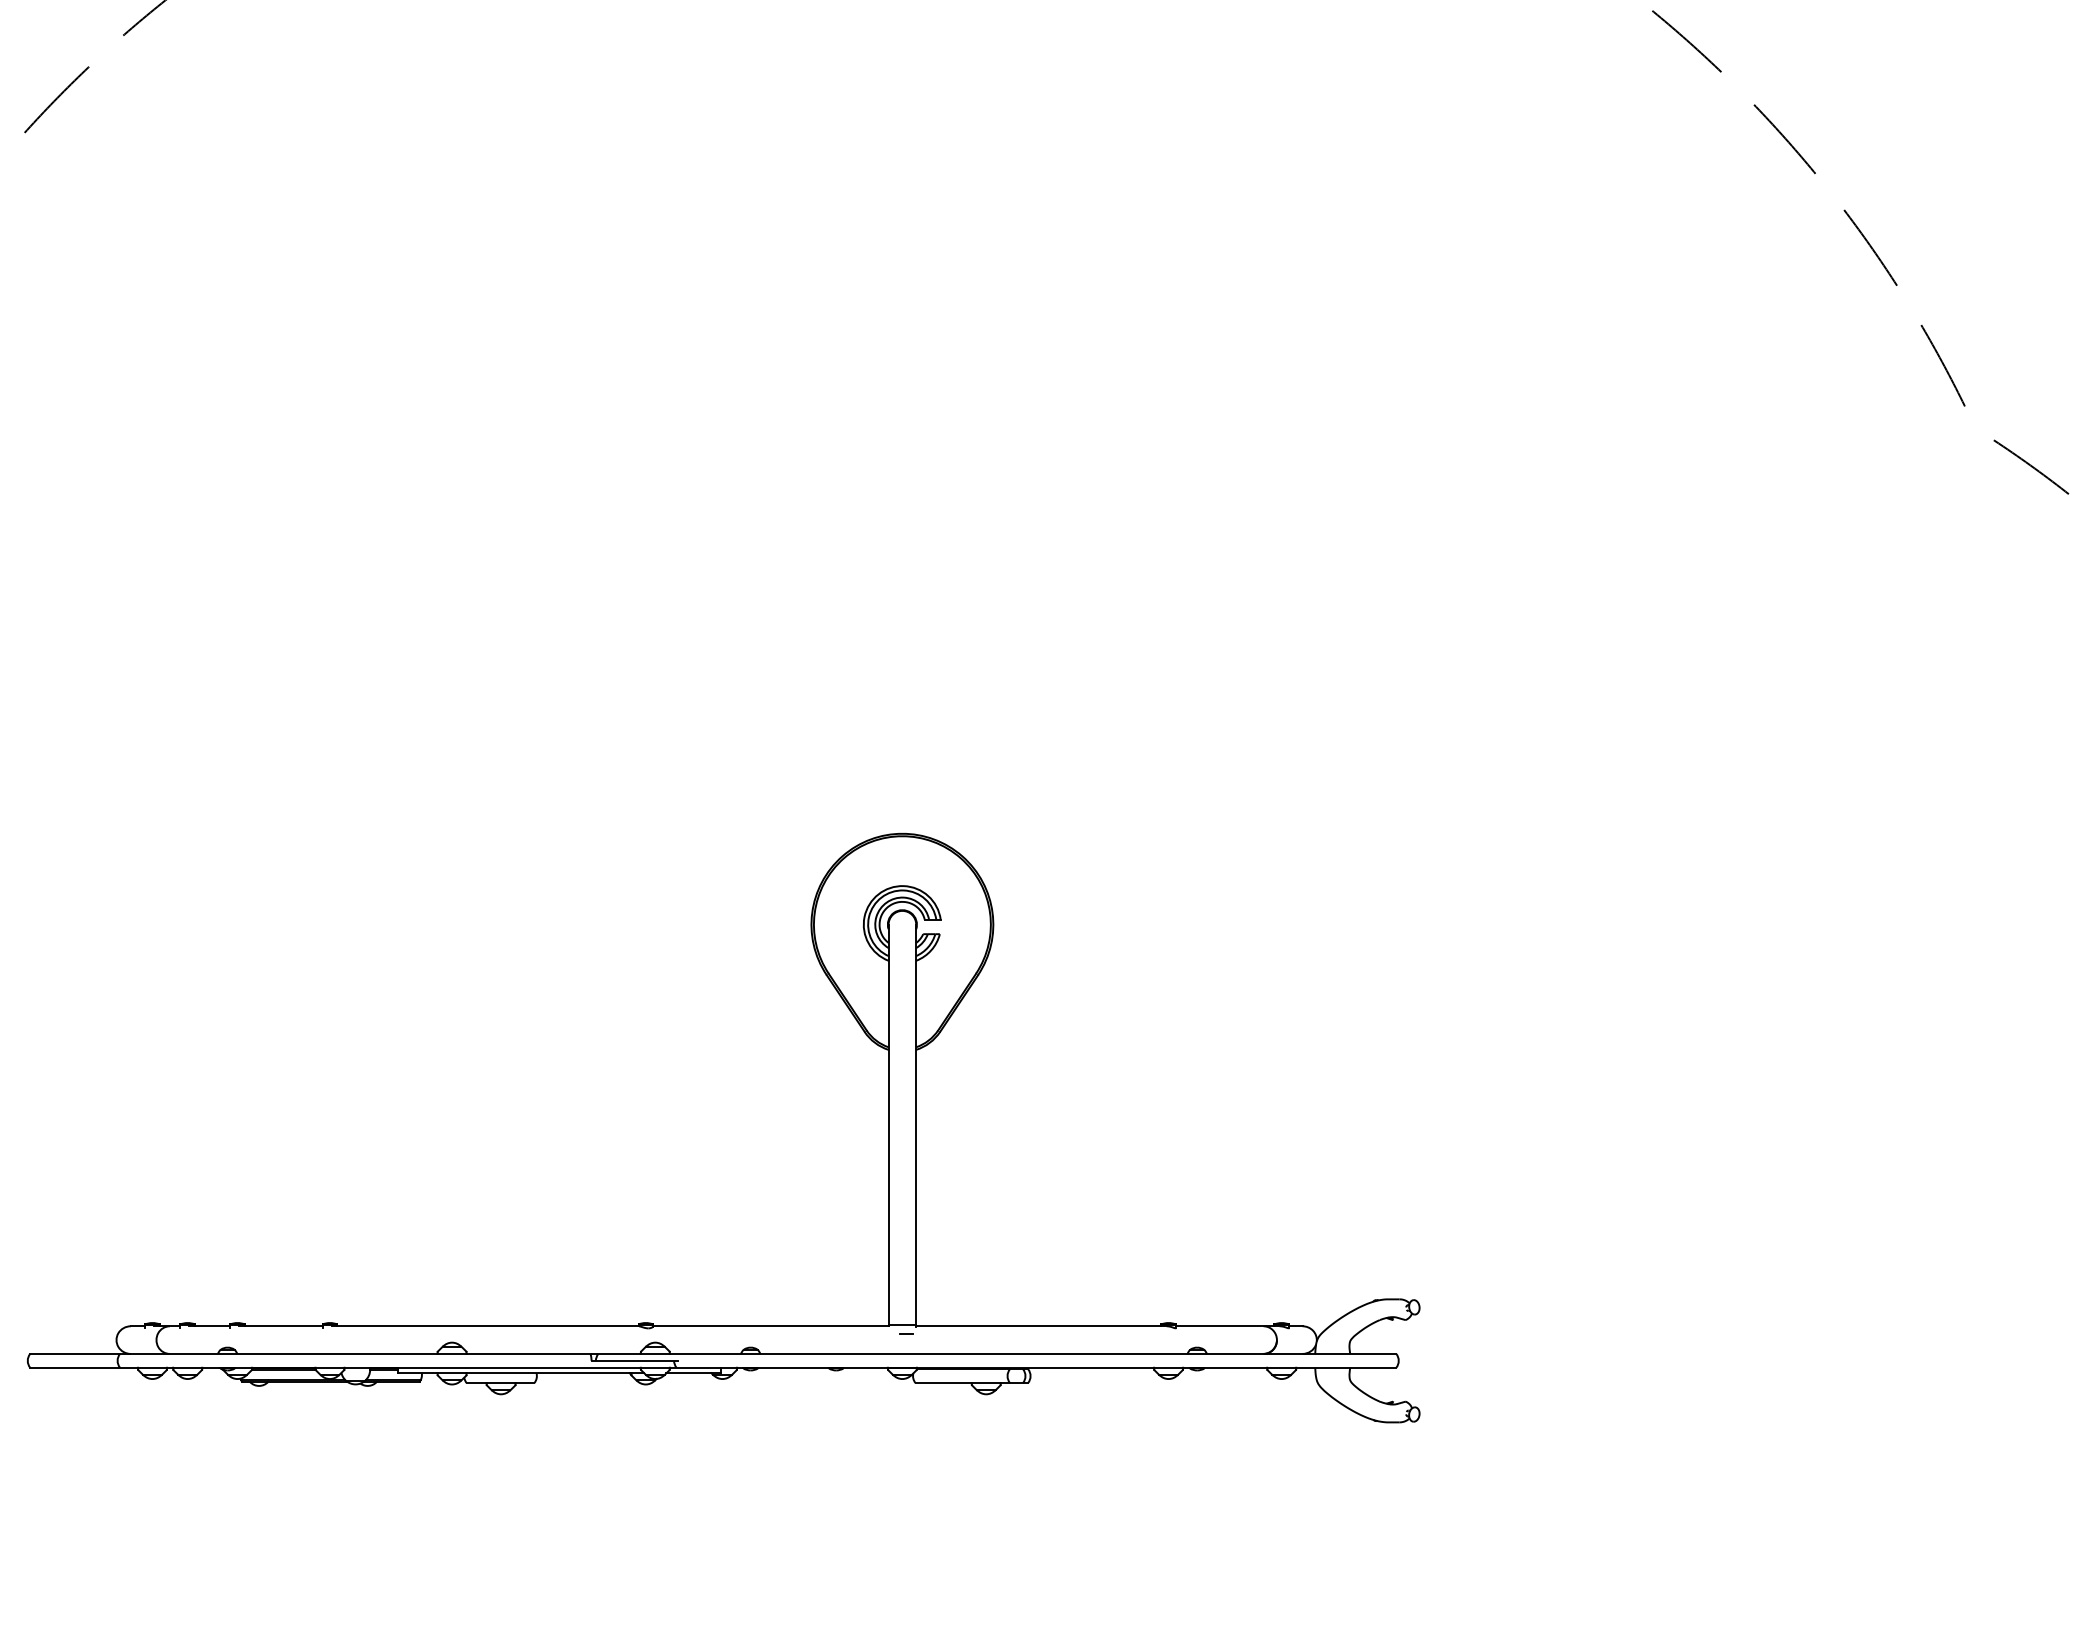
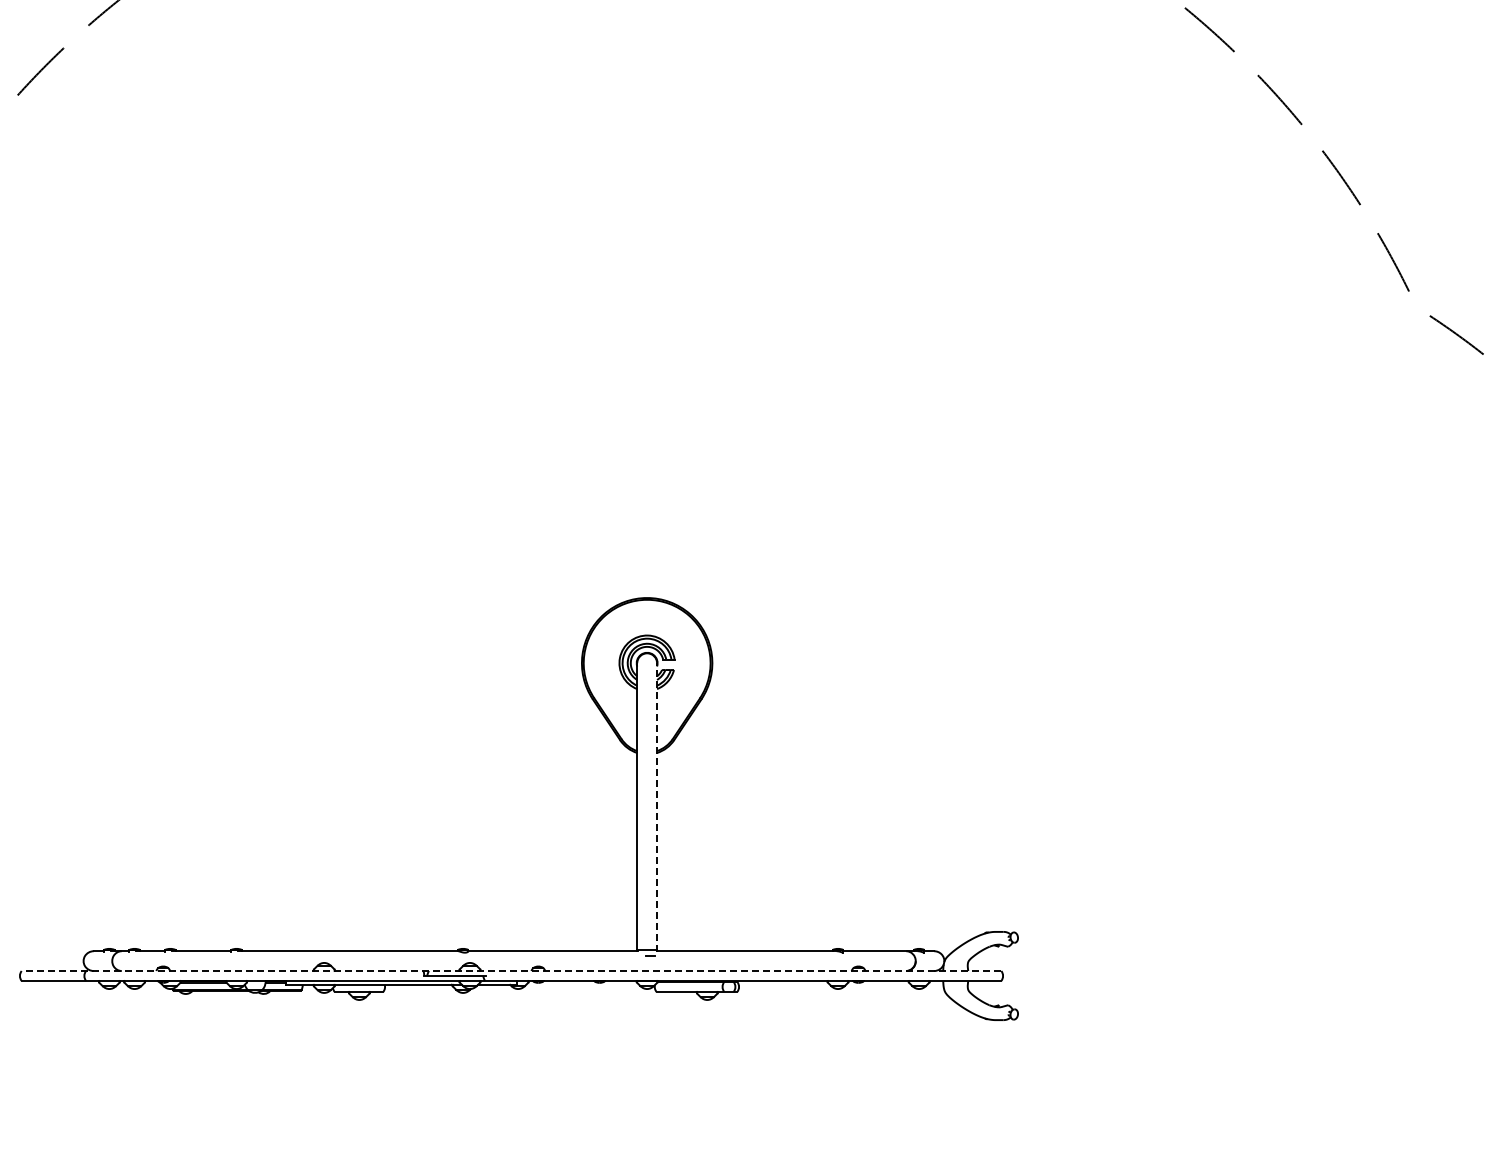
line: (916, 1125) -> (657, 807), solid -> dashed
line: (713, 1354) -> (511, 971), solid -> dashed

